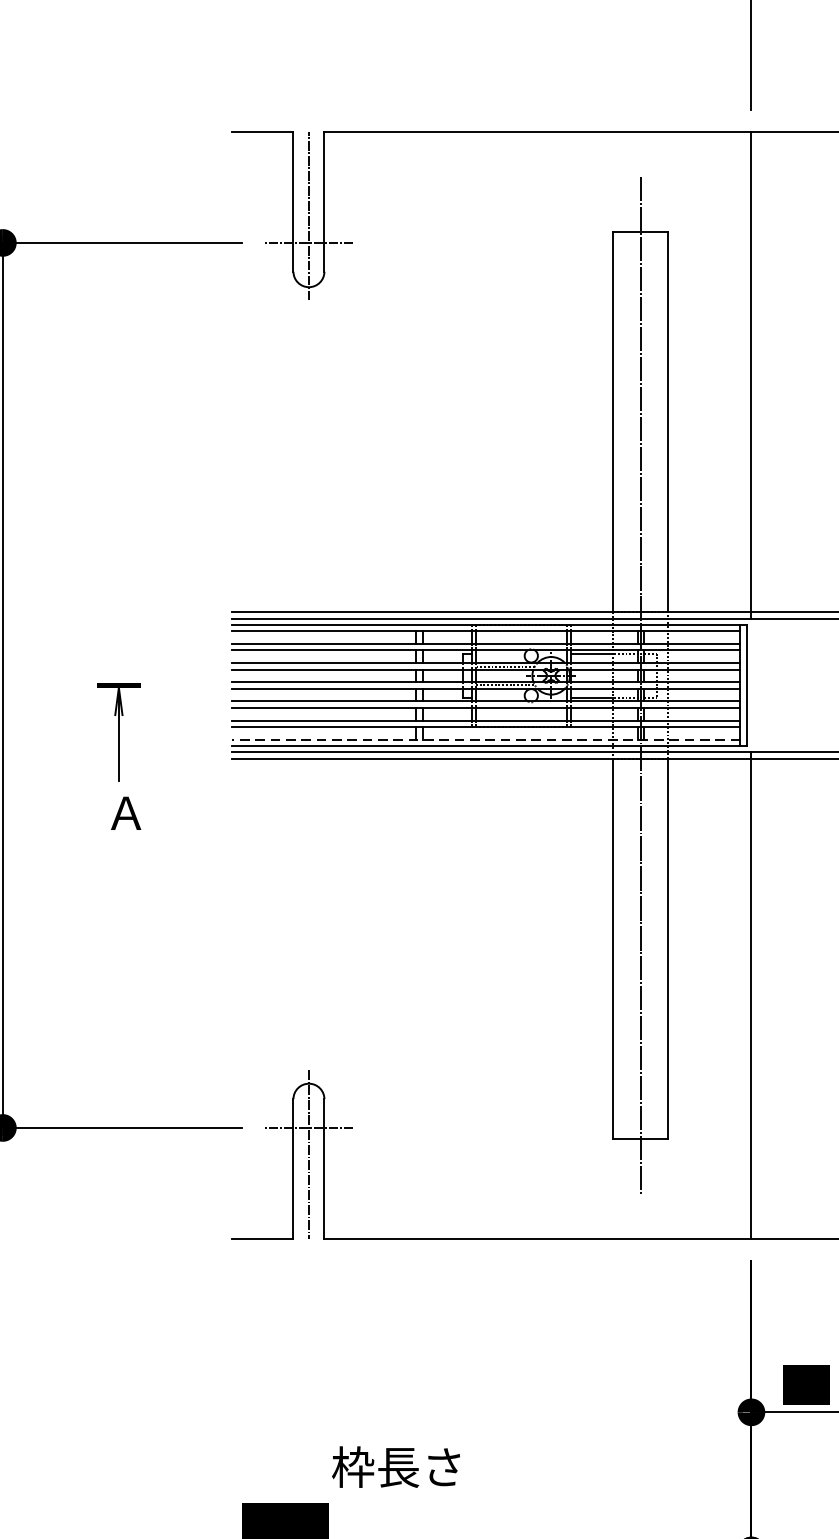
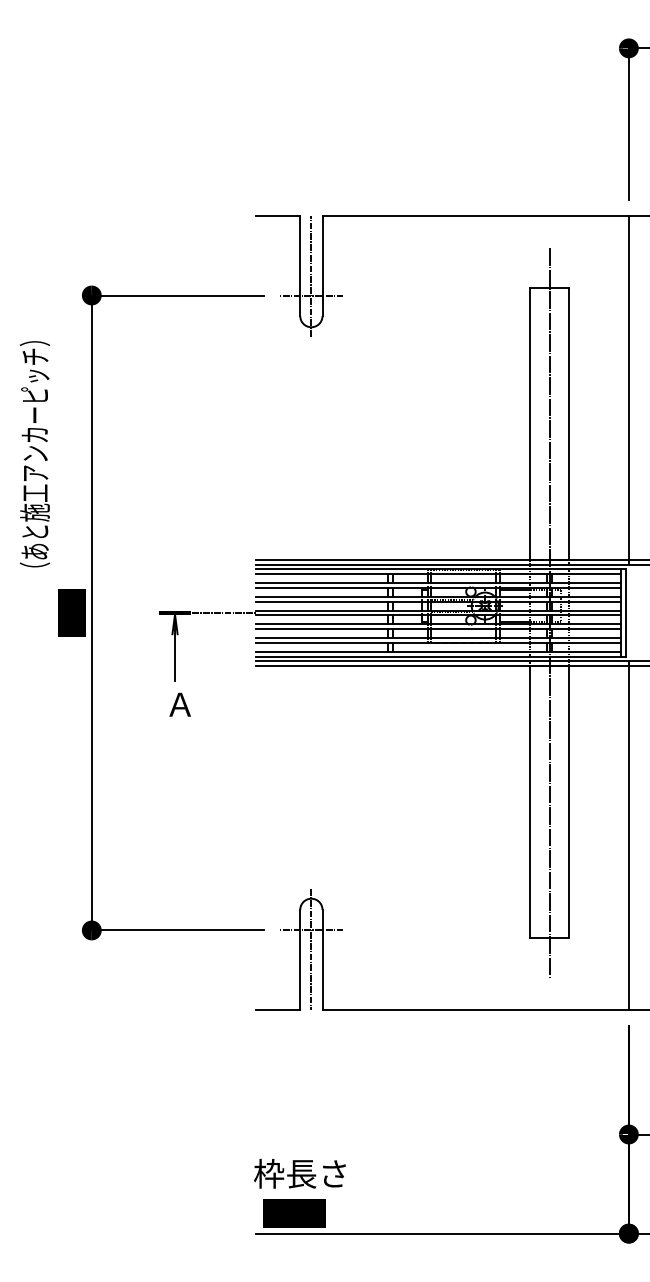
line: (186, 684) -> (223, 612), added
line: (486, 739) -> (438, 651), dashed -> solid
text: (395, 1466) -> (299, 1173), moved

